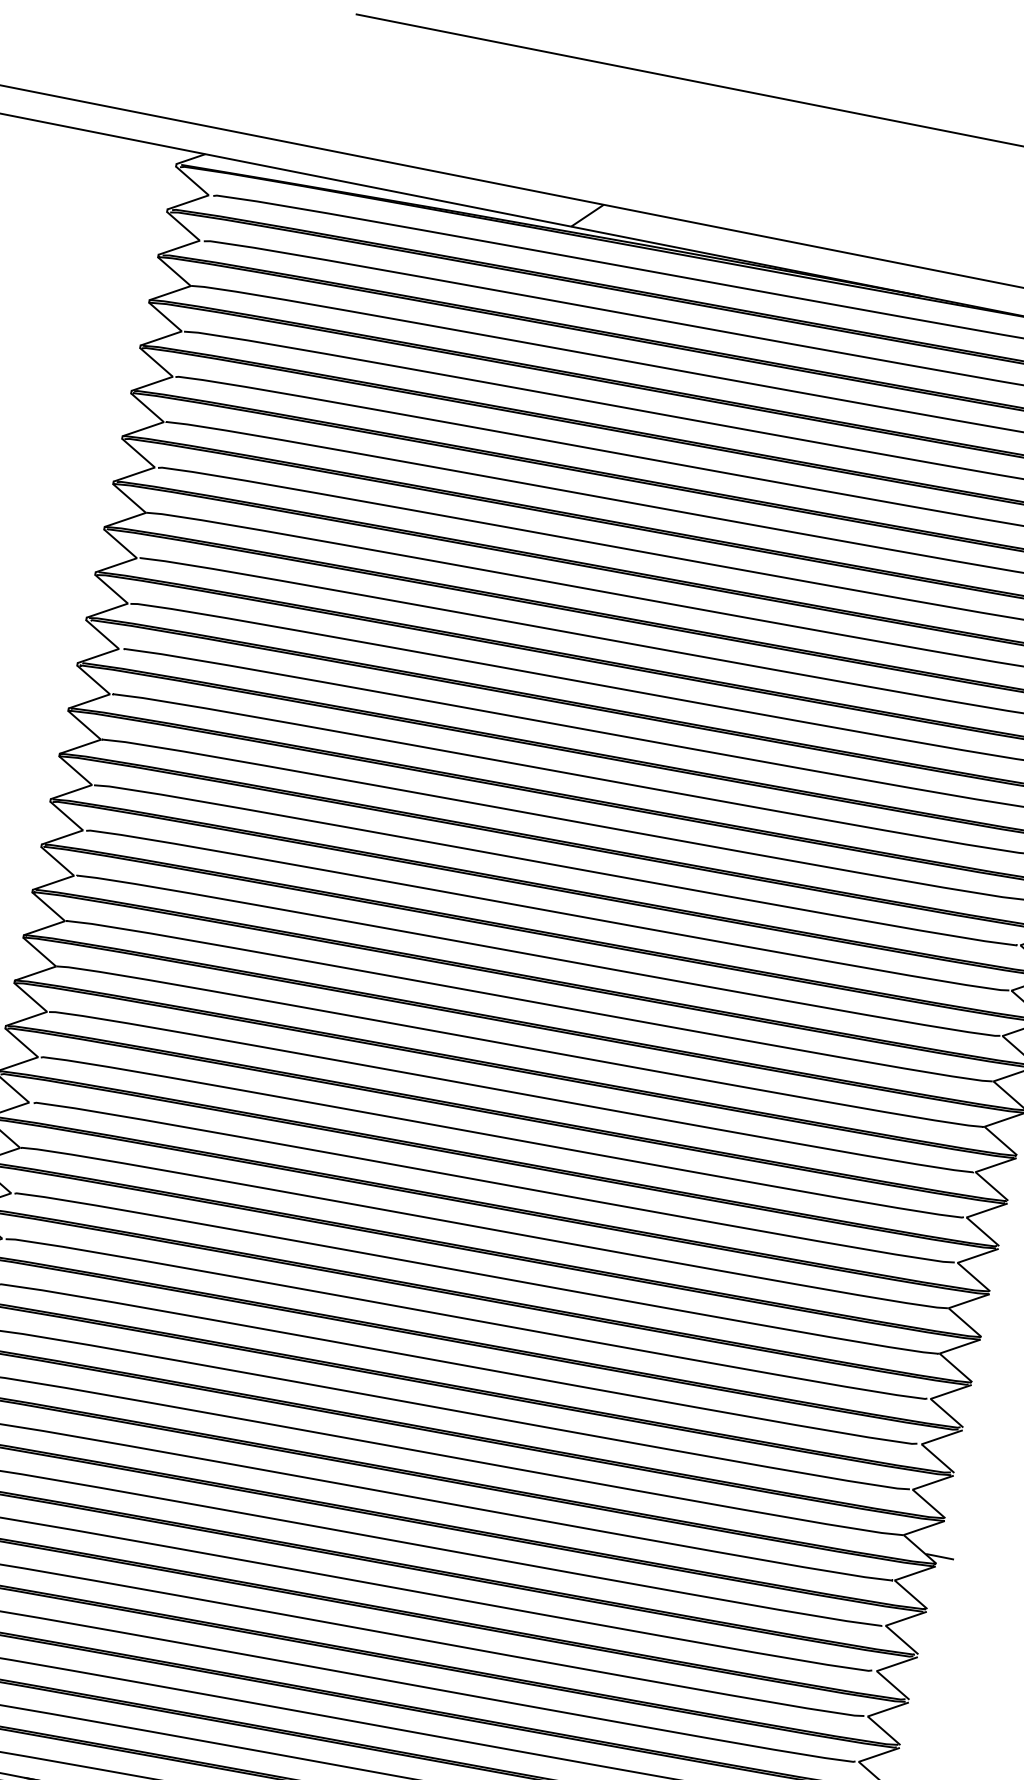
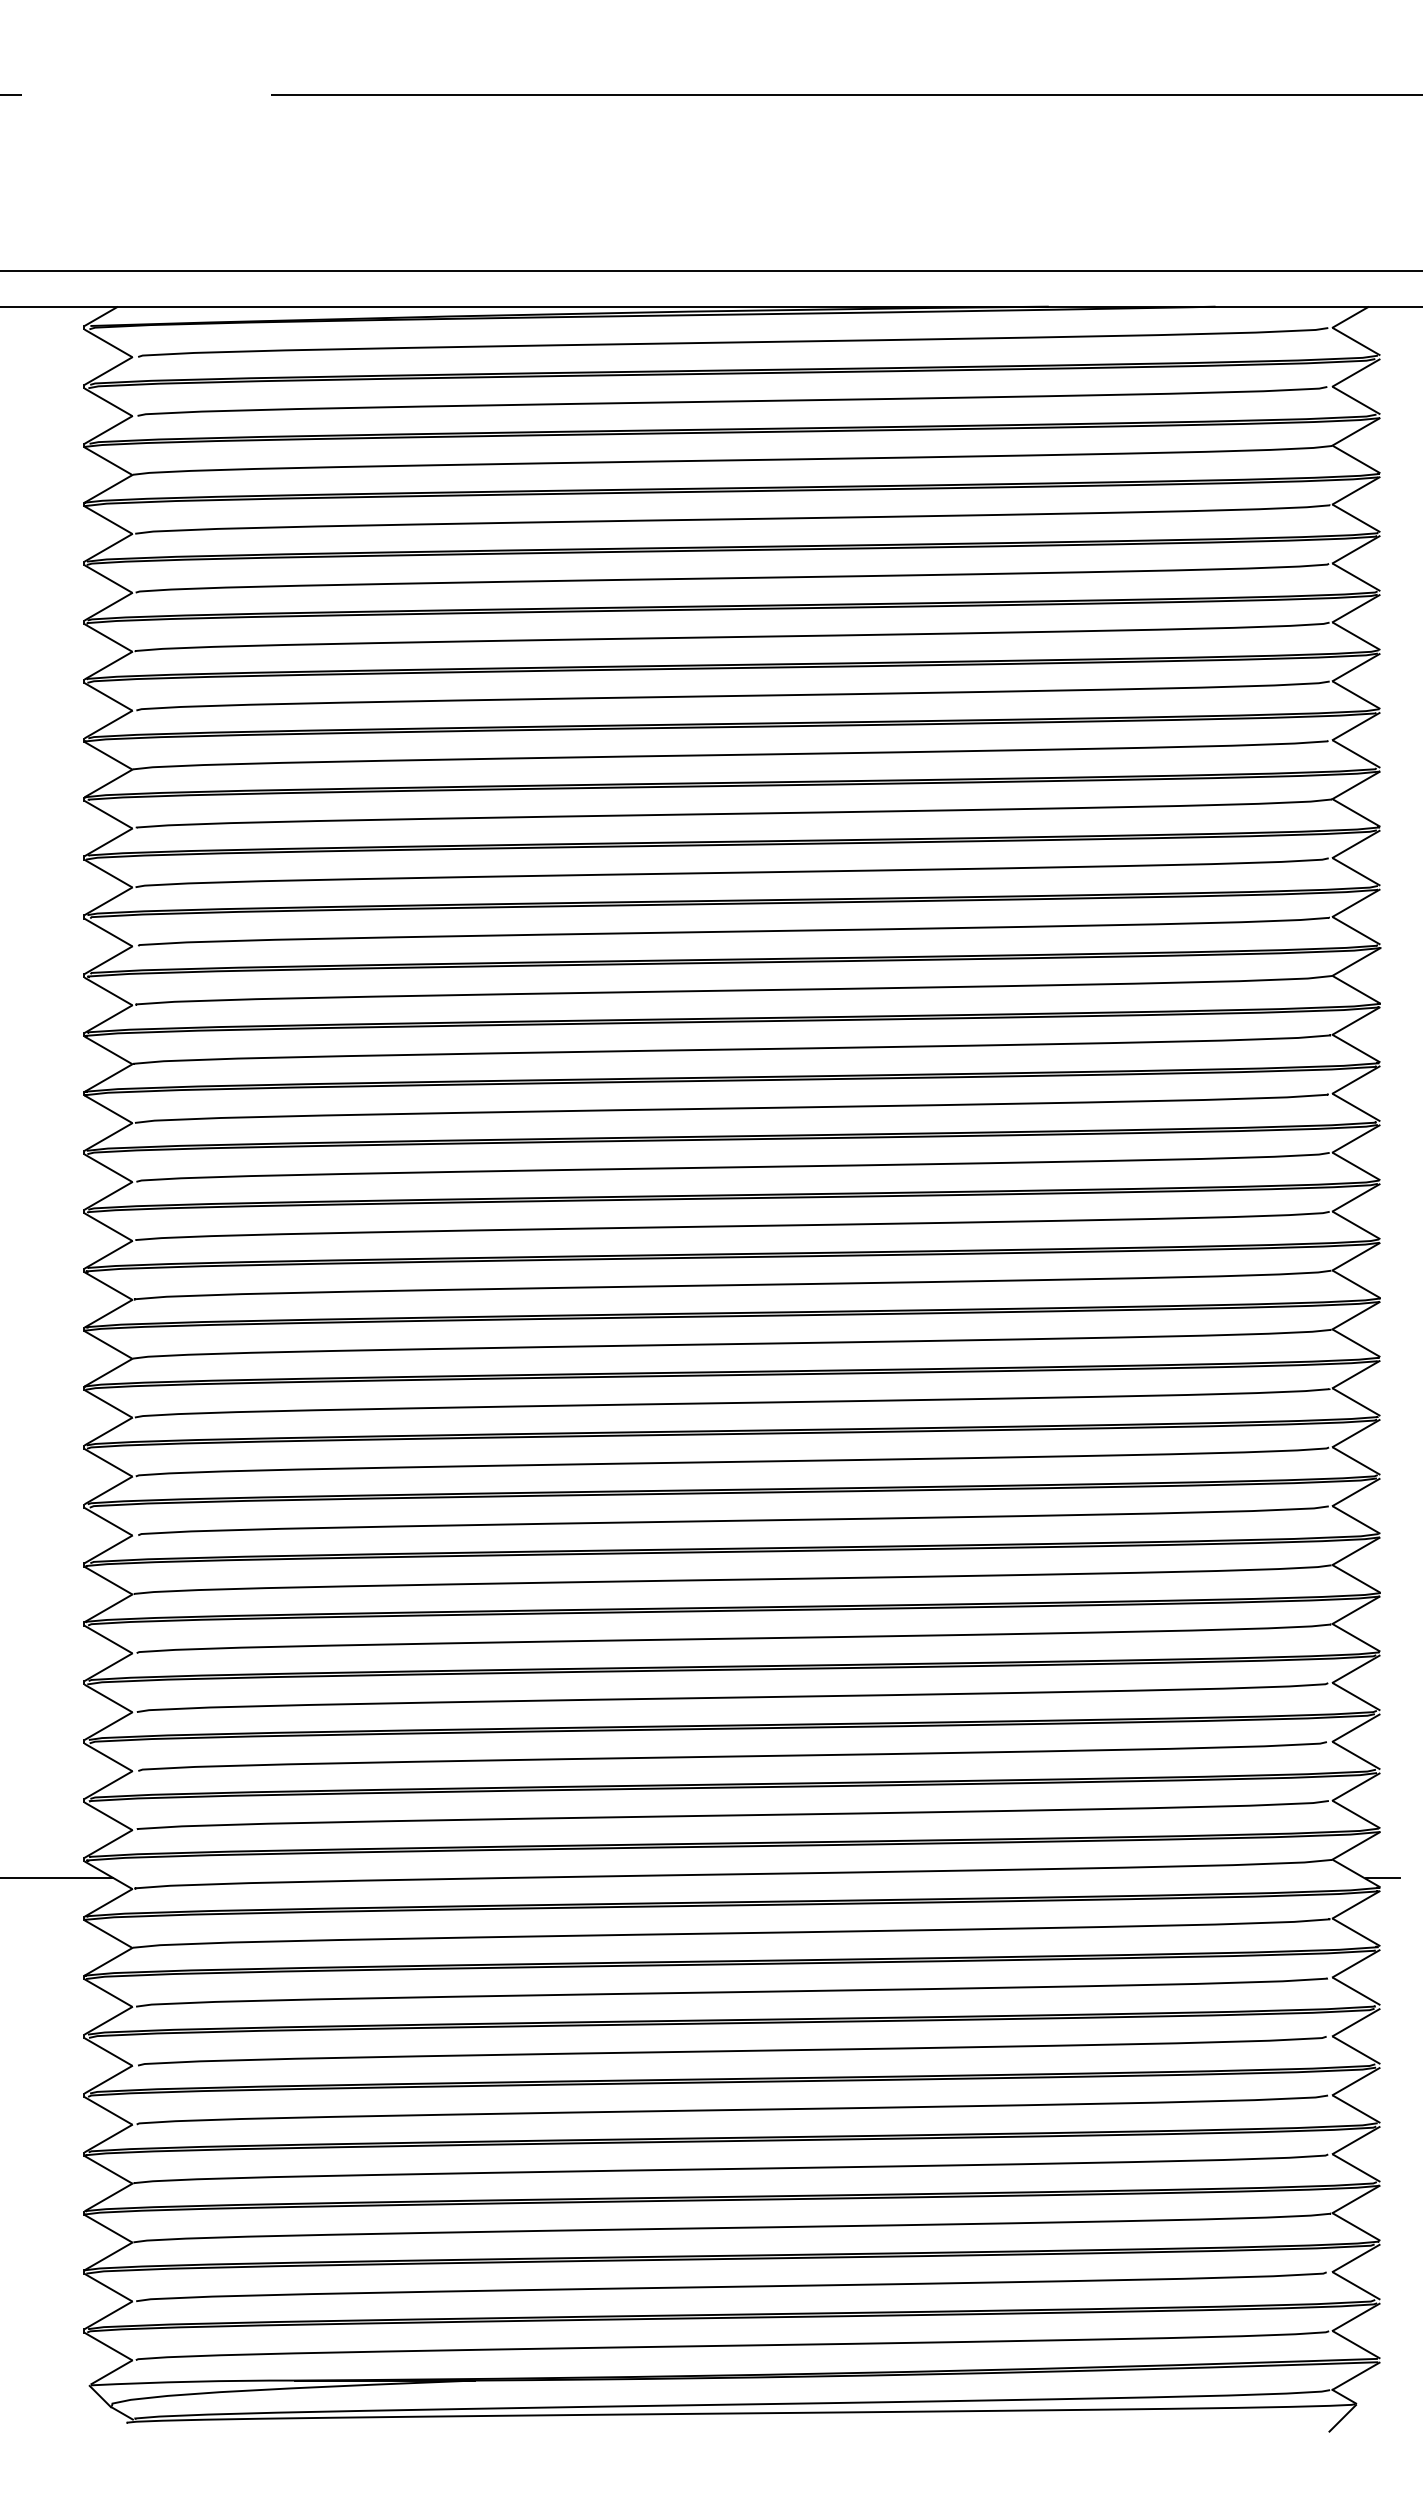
hatch: (587, 215) -> (610, 288), removed

